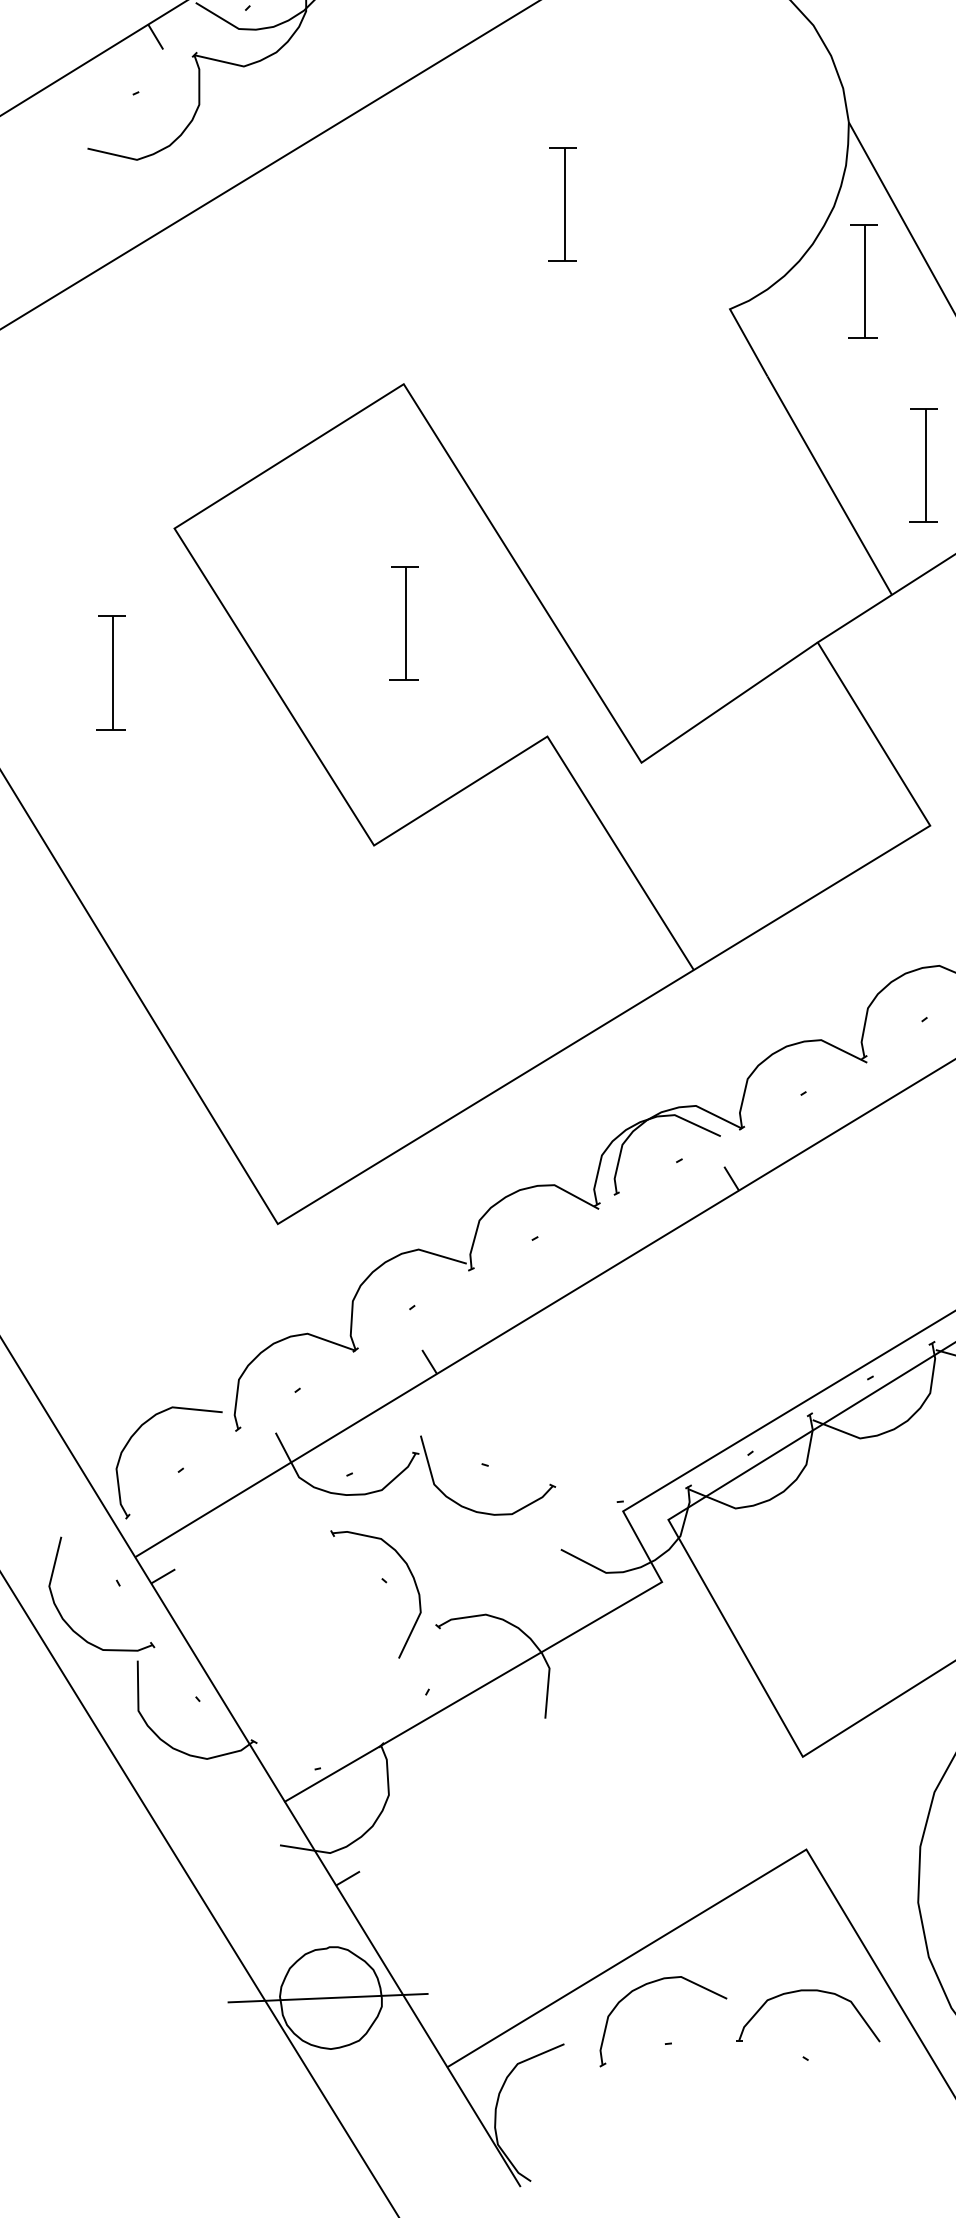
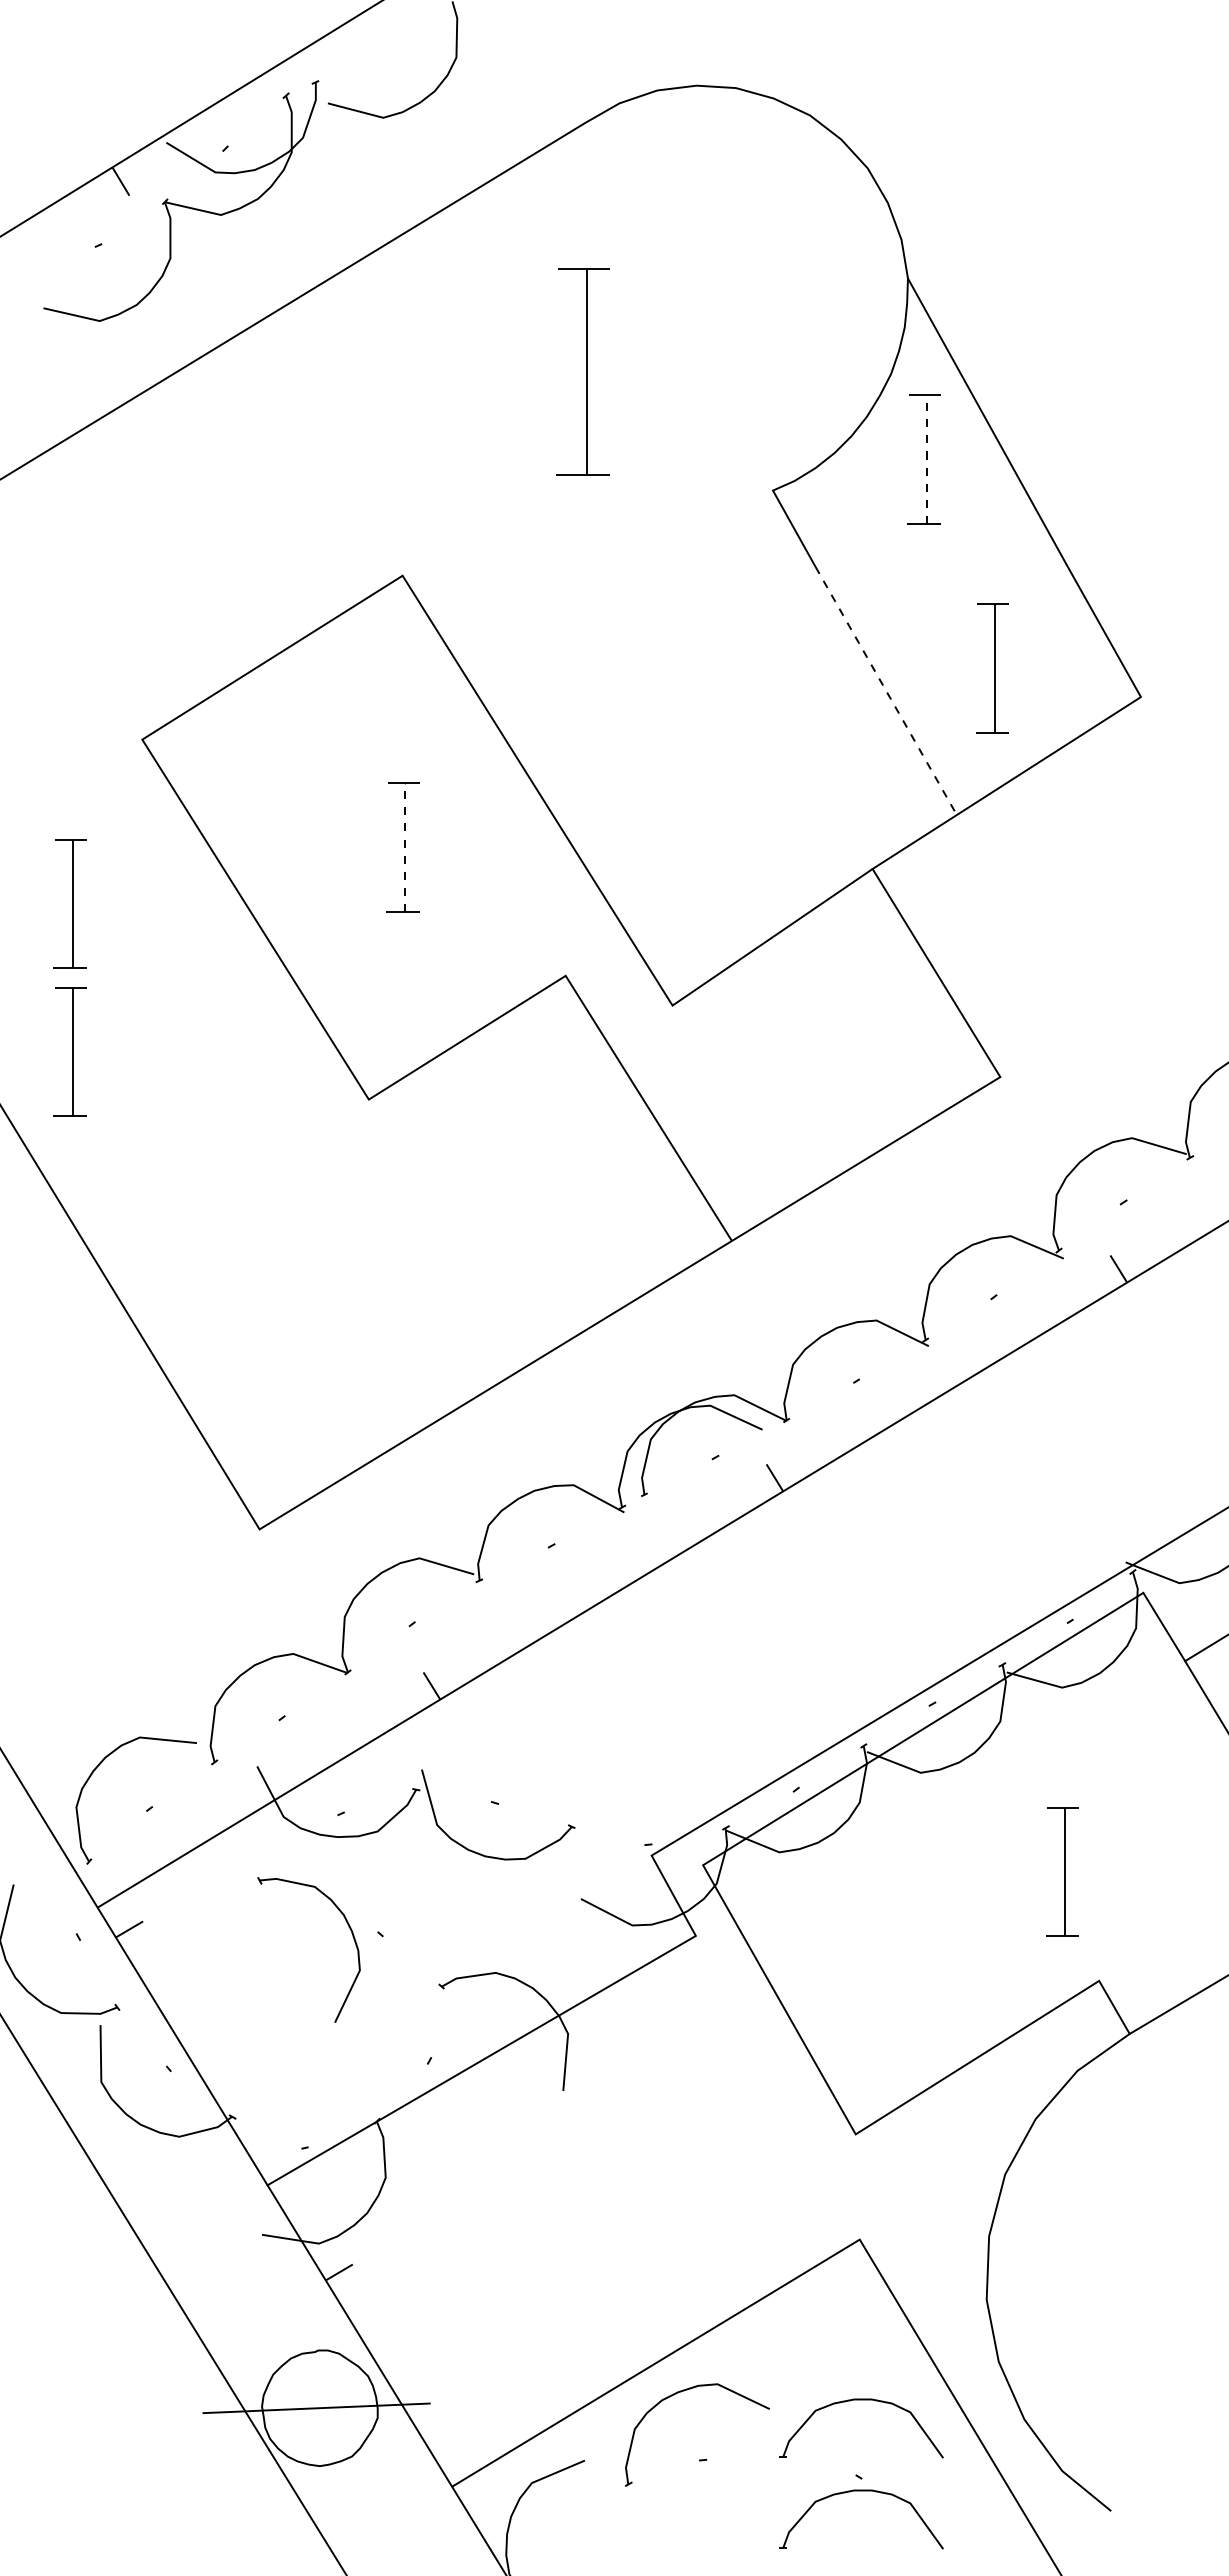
part: (562, 204) -> (582, 371), size x1.6
line: (865, 281) -> (926, 459), solid -> dashed
line: (829, 486) -> (886, 691), solid -> dashed
line: (406, 623) -> (405, 847), solid -> dashed
part: (110, 803) -> (69, 1051), added
part: (413, 1579) -> (351, 1933), moved
part: (807, 2071) -> (861, 2491), added

